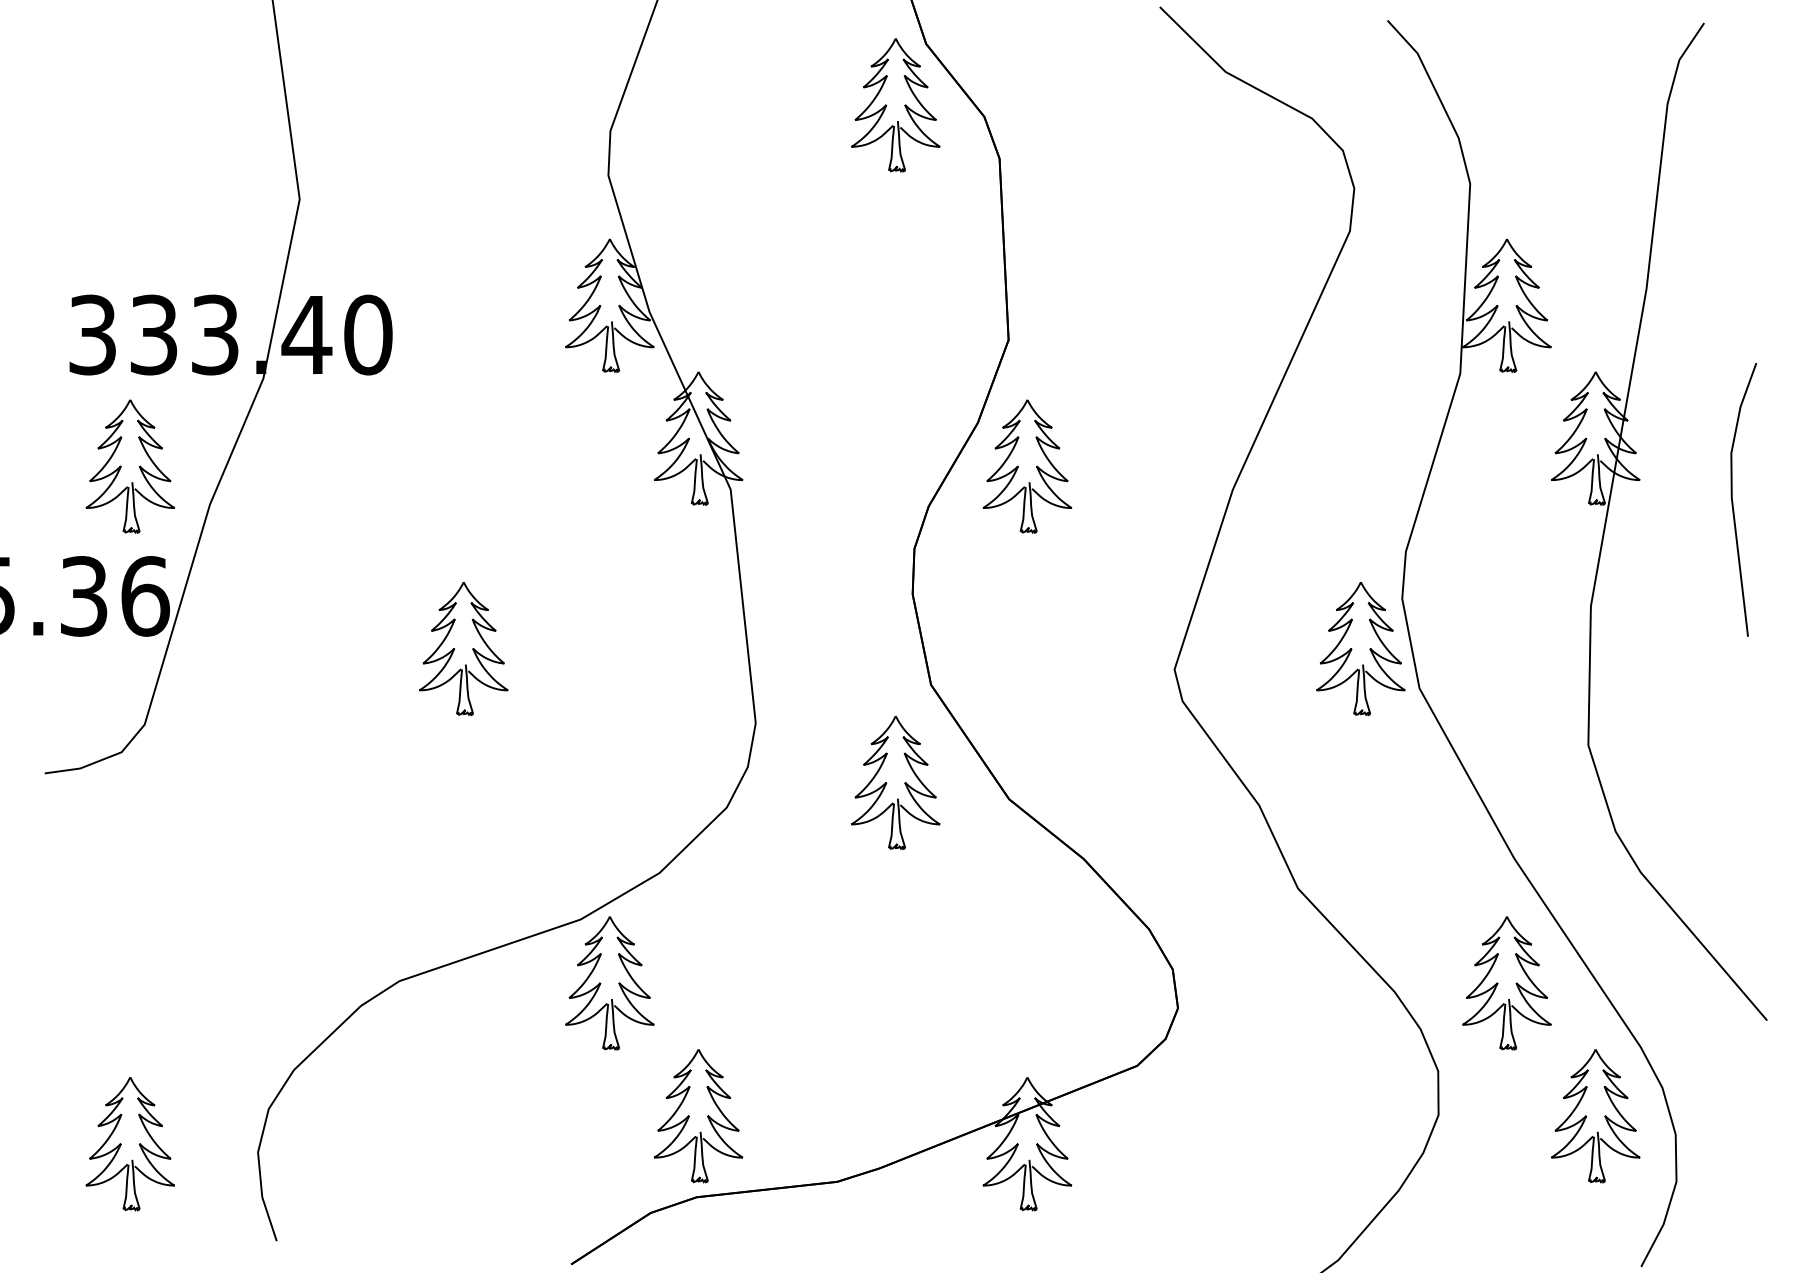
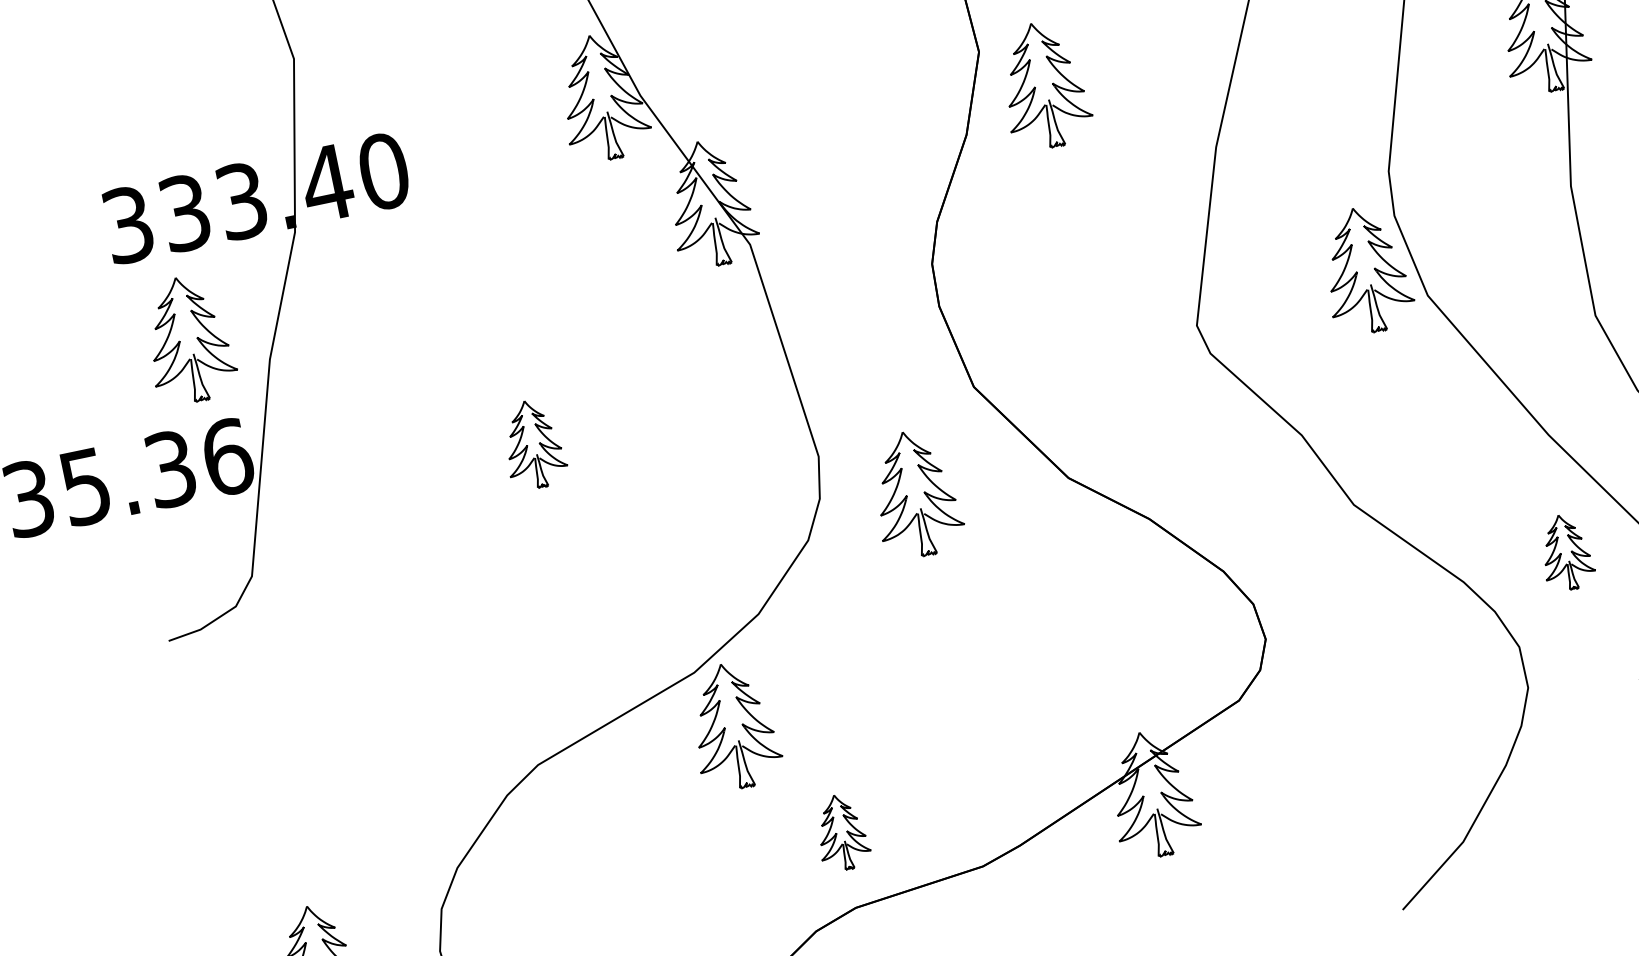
part: (1027, 466) -> (1043, 85), moved
part: (463, 649) -> (533, 444), size x0.7
part: (895, 783) -> (915, 494), moved
part: (1506, 983) -> (1565, 552), size x0.6
part: (698, 1116) -> (841, 832), size x0.6

